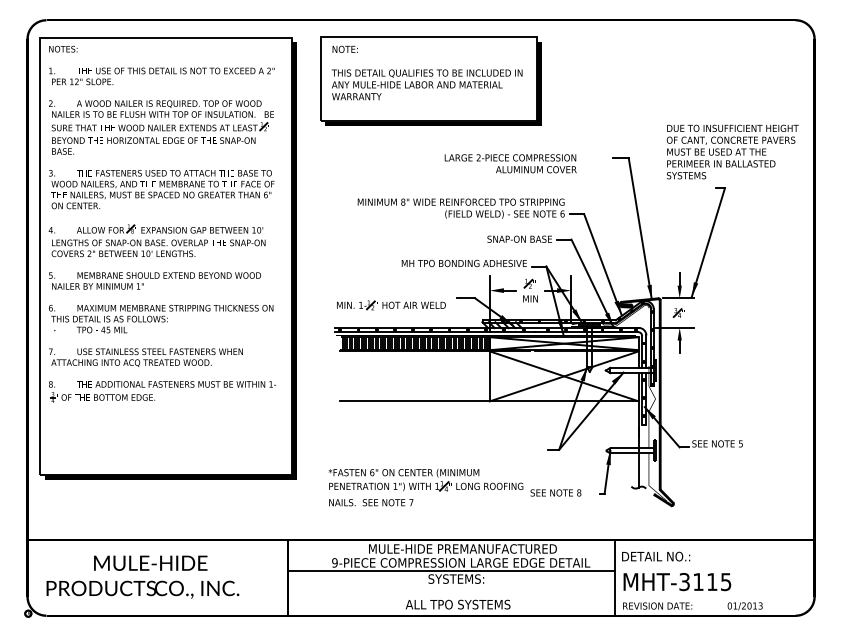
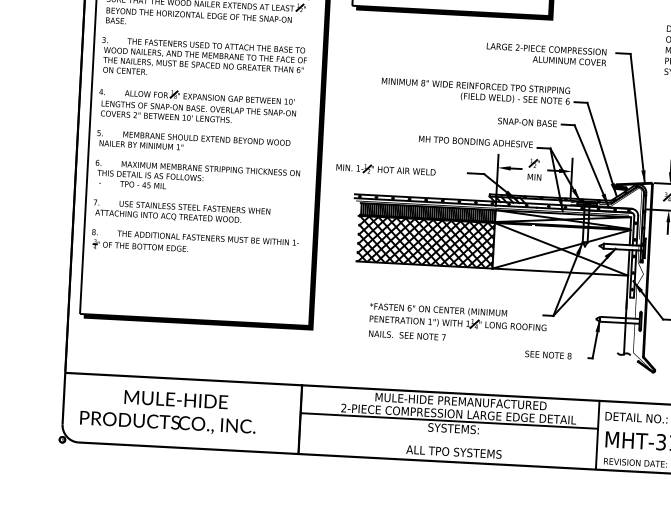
text: (510, 163) -> (546, 54), moved
part: (391, 305) -> (386, 170), moved
hatch: (414, 376) -> (425, 242), added
part: (425, 487) -> (457, 324), moved
text: (334, 562) -> (343, 407), 9-PIECE -> 2-PIECE

